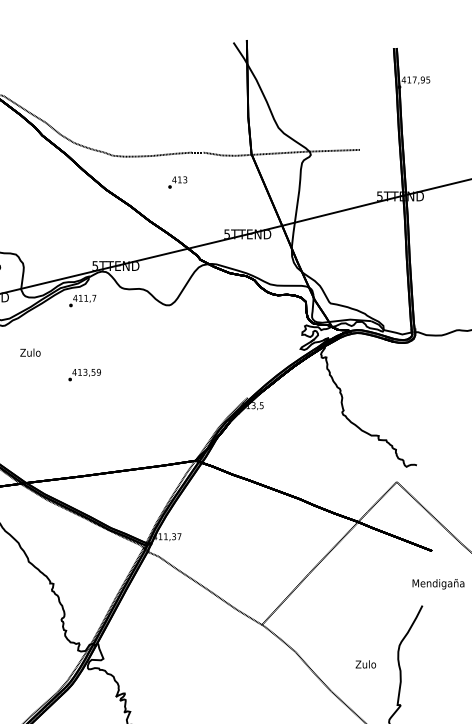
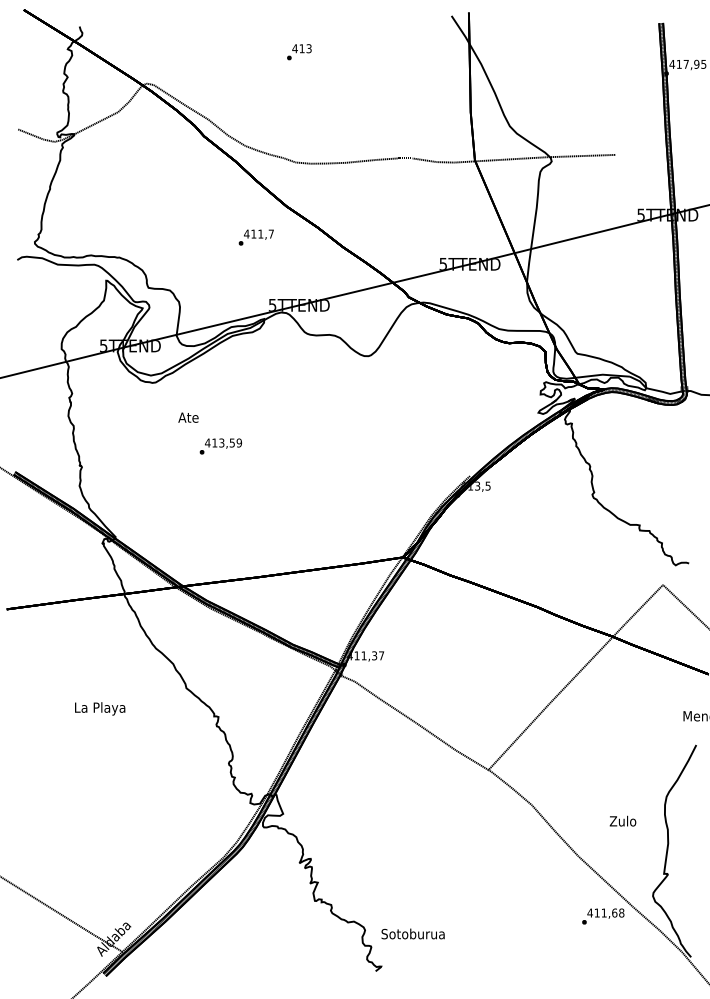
text: (177, 182) -> (299, 52), moved
text: (82, 300) -> (255, 237), moved
text: (30, 352) -> (188, 417), Zulo -> Ate
text: (84, 375) -> (220, 446), moved

